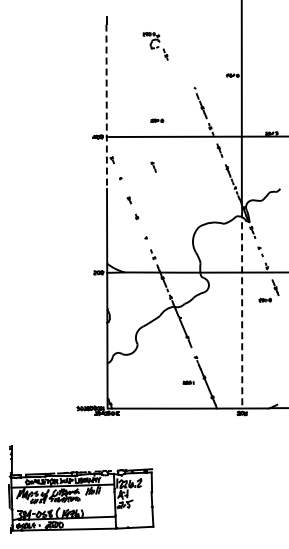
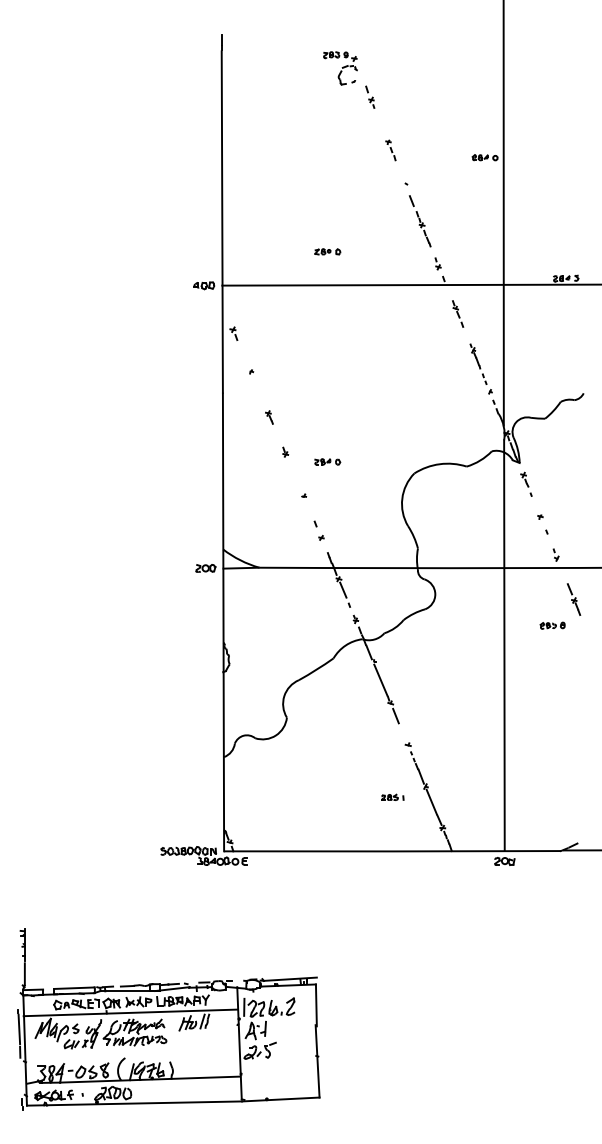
part: (155, 46) -> (348, 80), moved
line: (106, 106) -> (221, 222), dashed -> solid
part: (153, 166) -> (390, 149), moved
part: (157, 221) -> (328, 461), added
line: (242, 309) -> (505, 644), dashed -> solid

